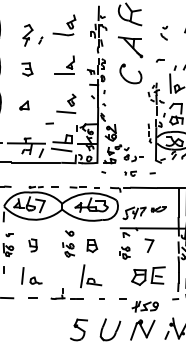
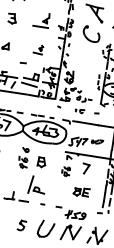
part: (66, 103) -> (38, 49), size x0.6
part: (148, 275) -> (81, 191), size x0.6
part: (78, 329) -> (21, 225), size x0.6

